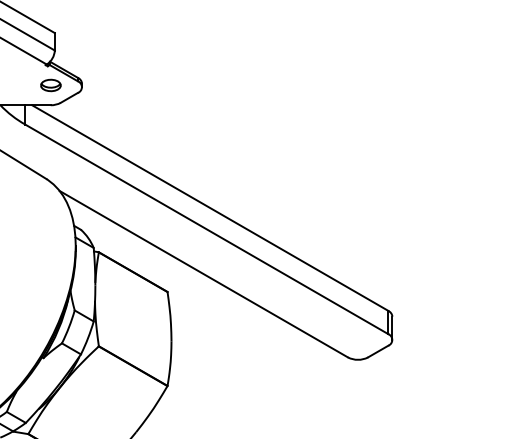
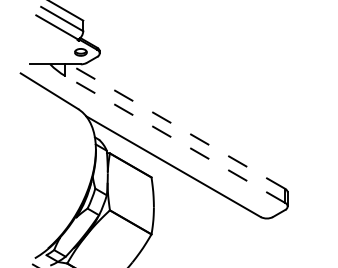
line: (210, 207) -> (177, 126), solid -> dashed
line: (207, 229) -> (175, 139), solid -> dashed

